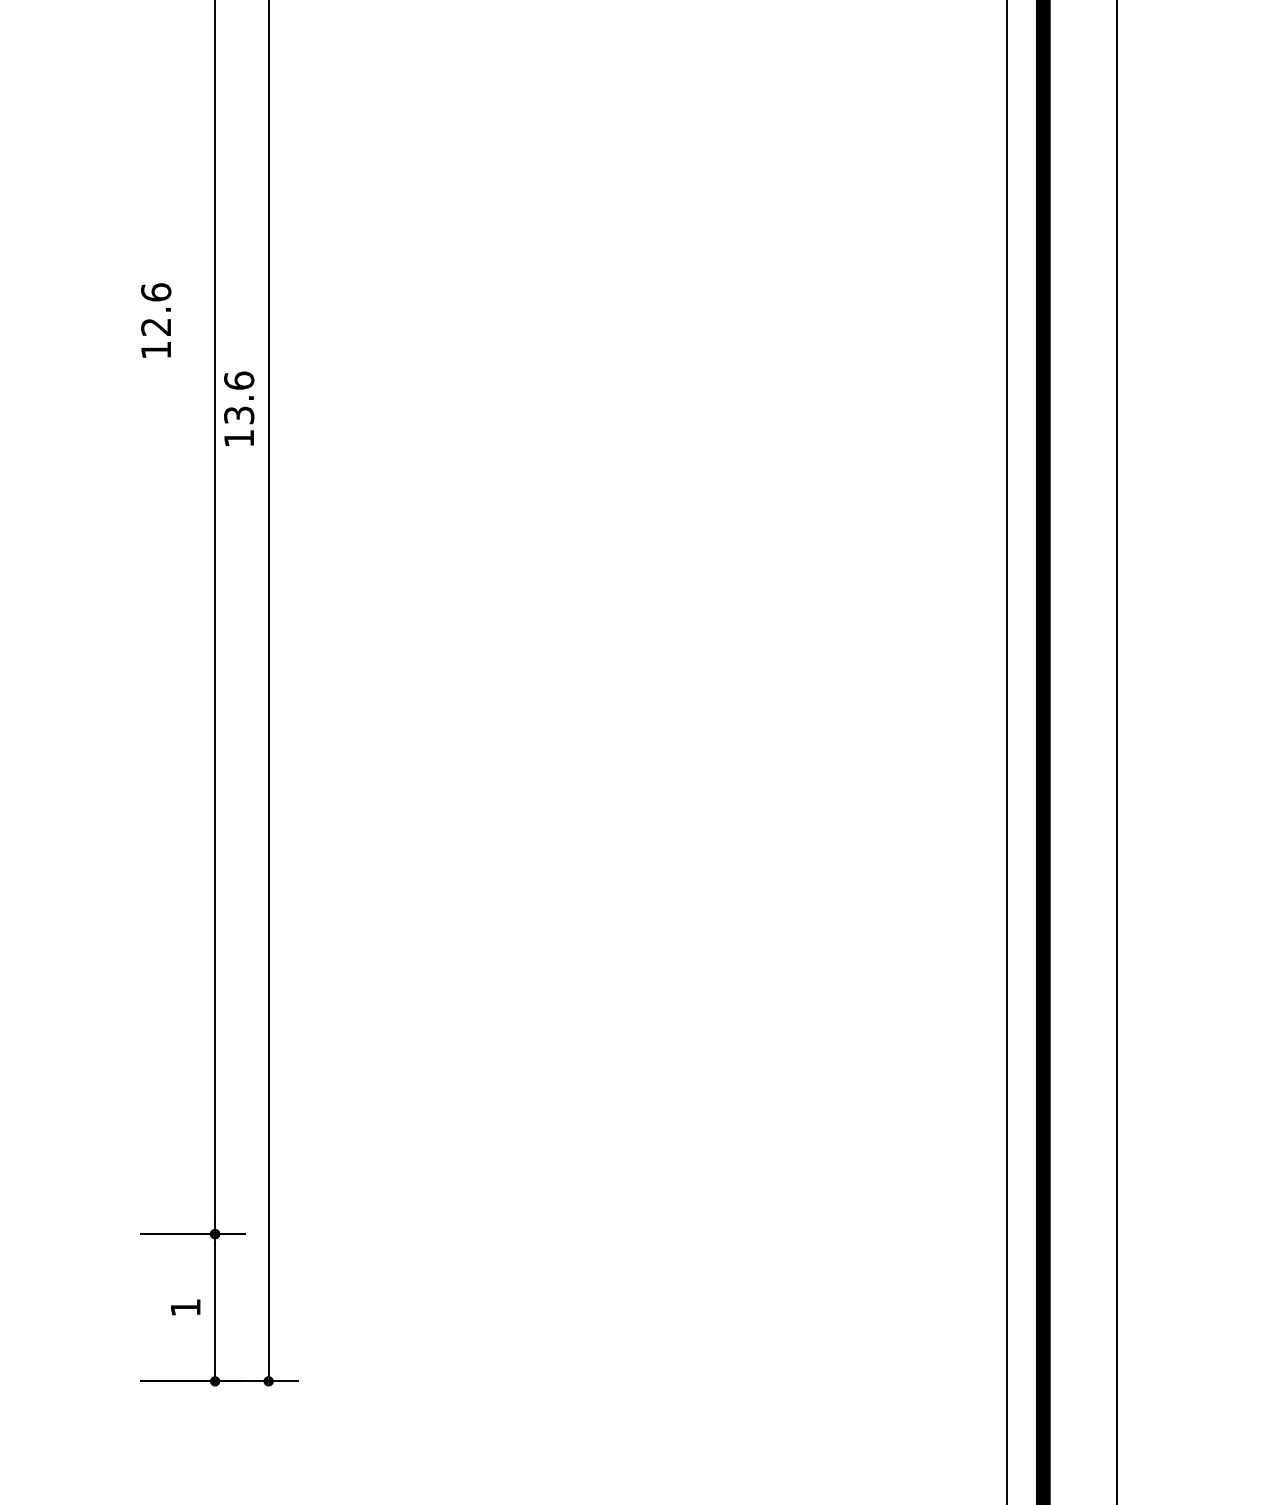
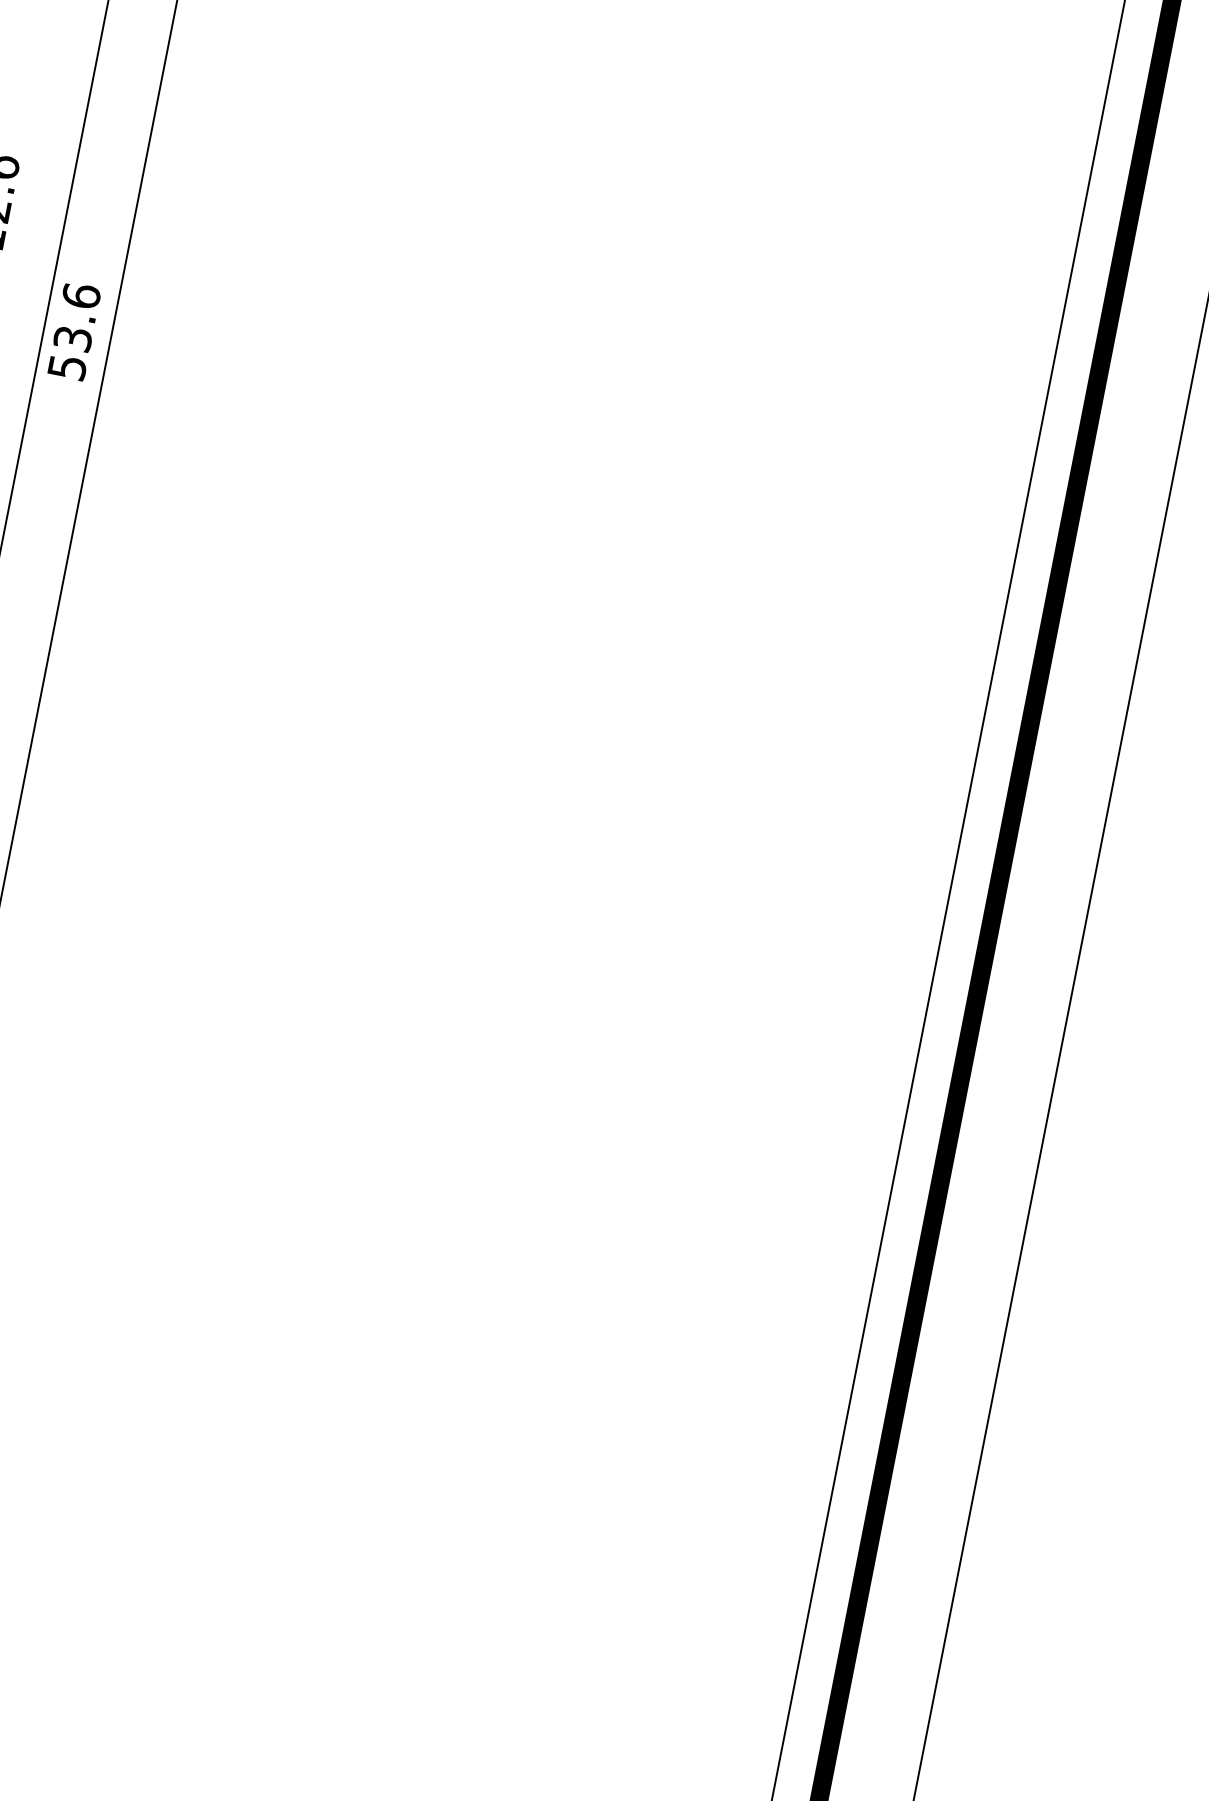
text: (239, 438) -> (67, 367), 13.6 -> 53.6

